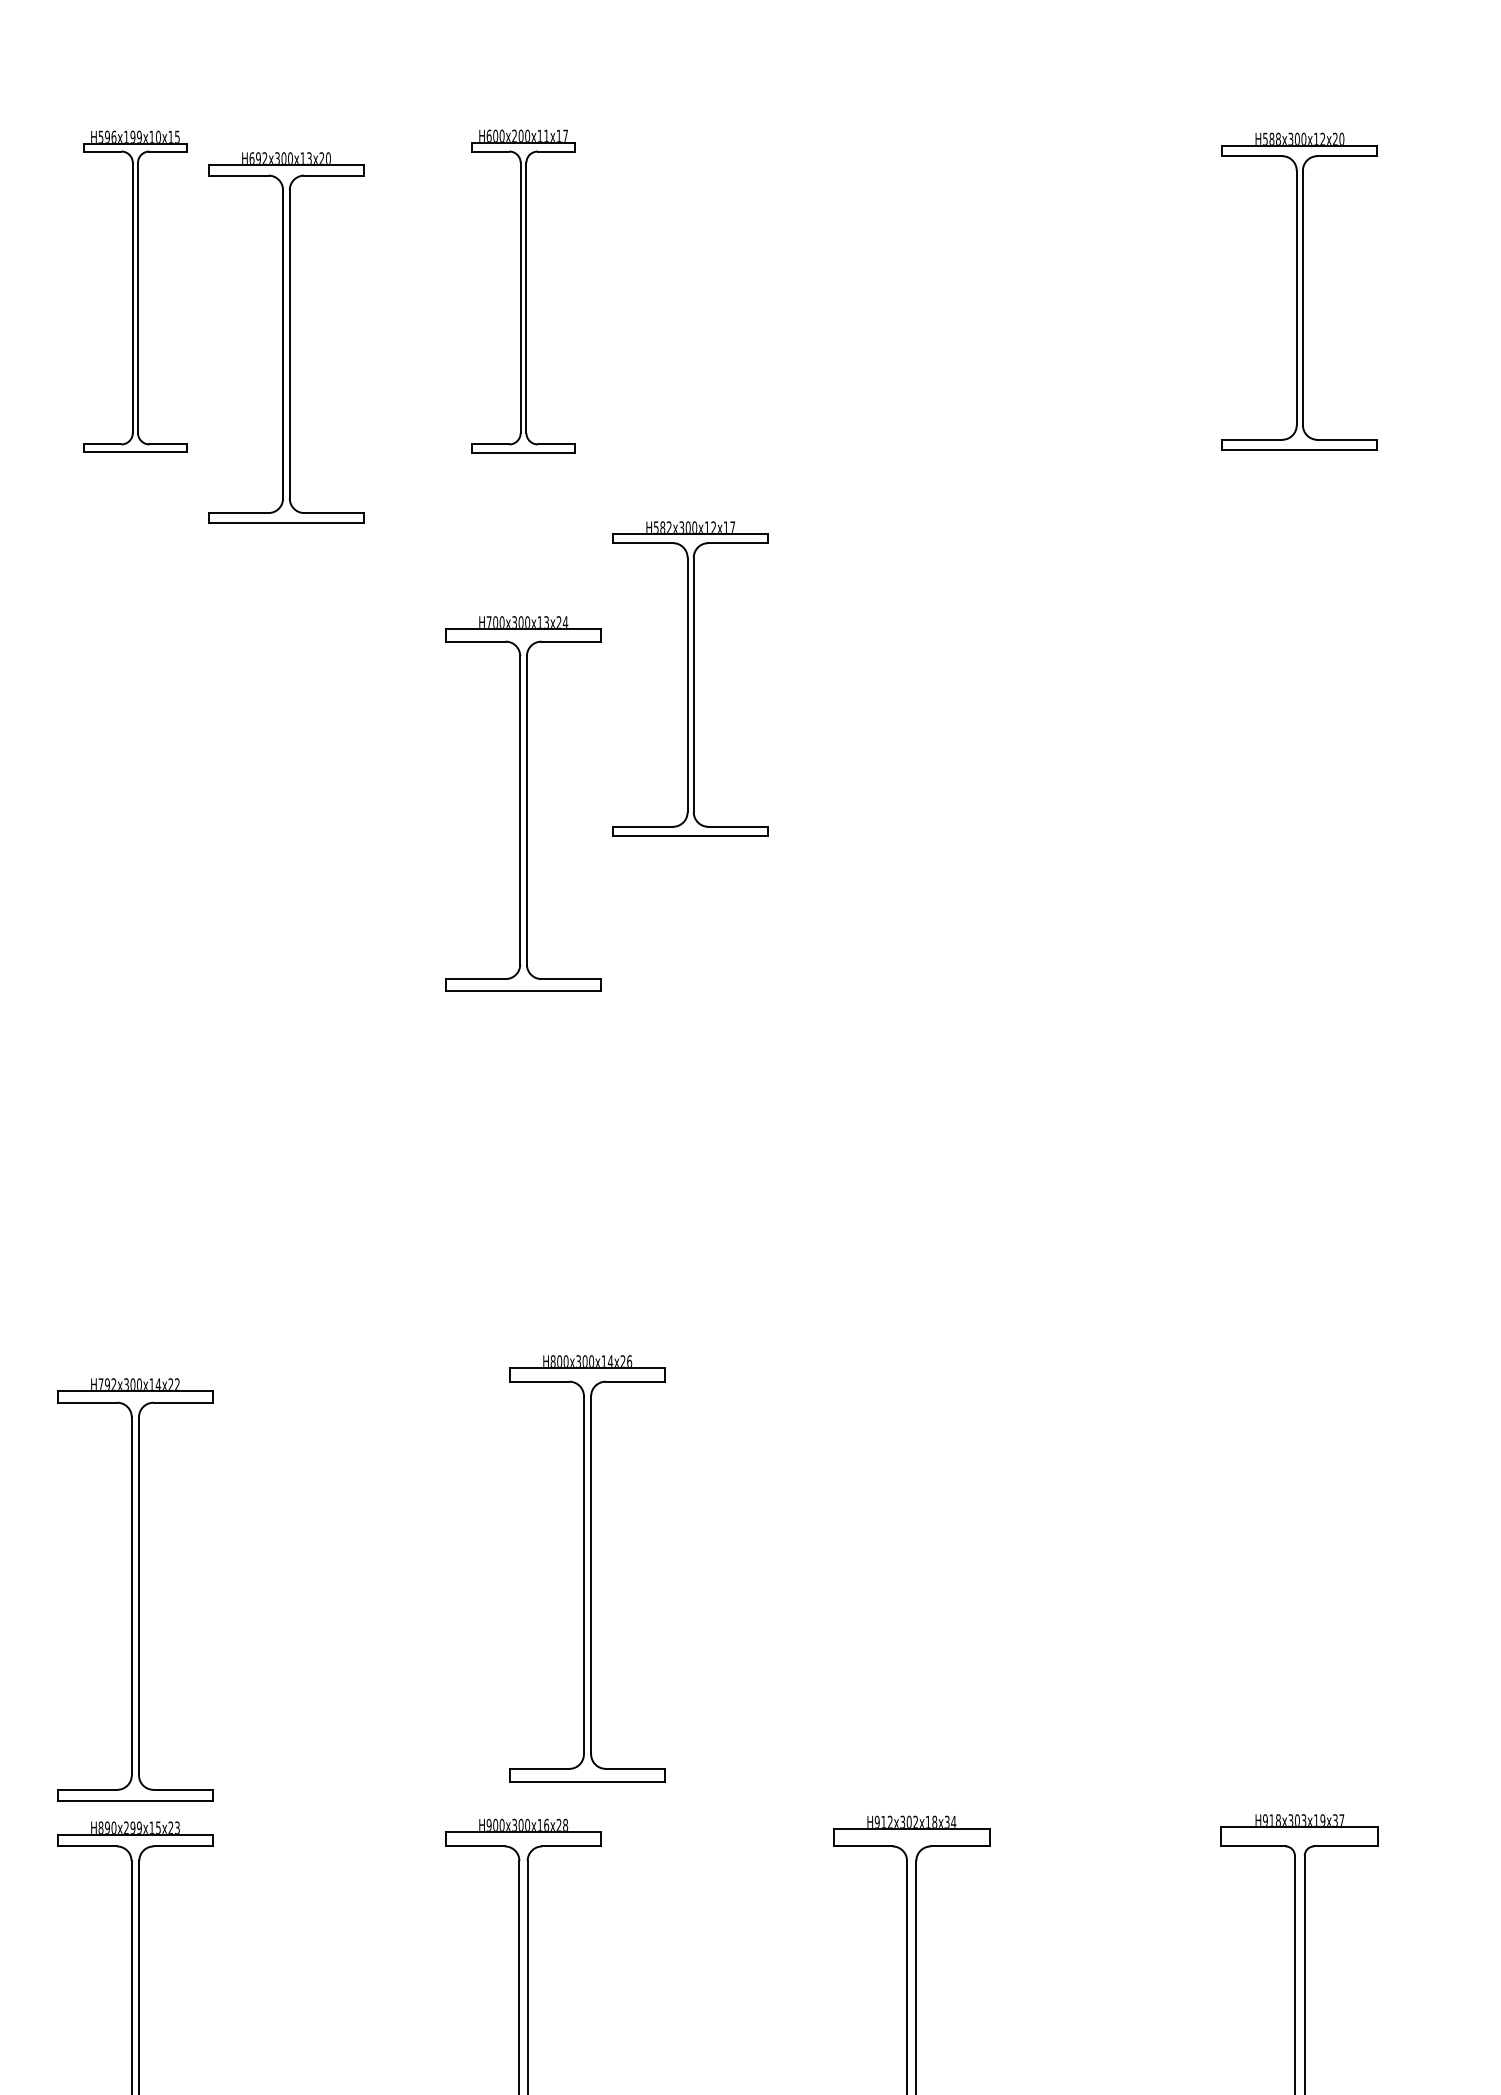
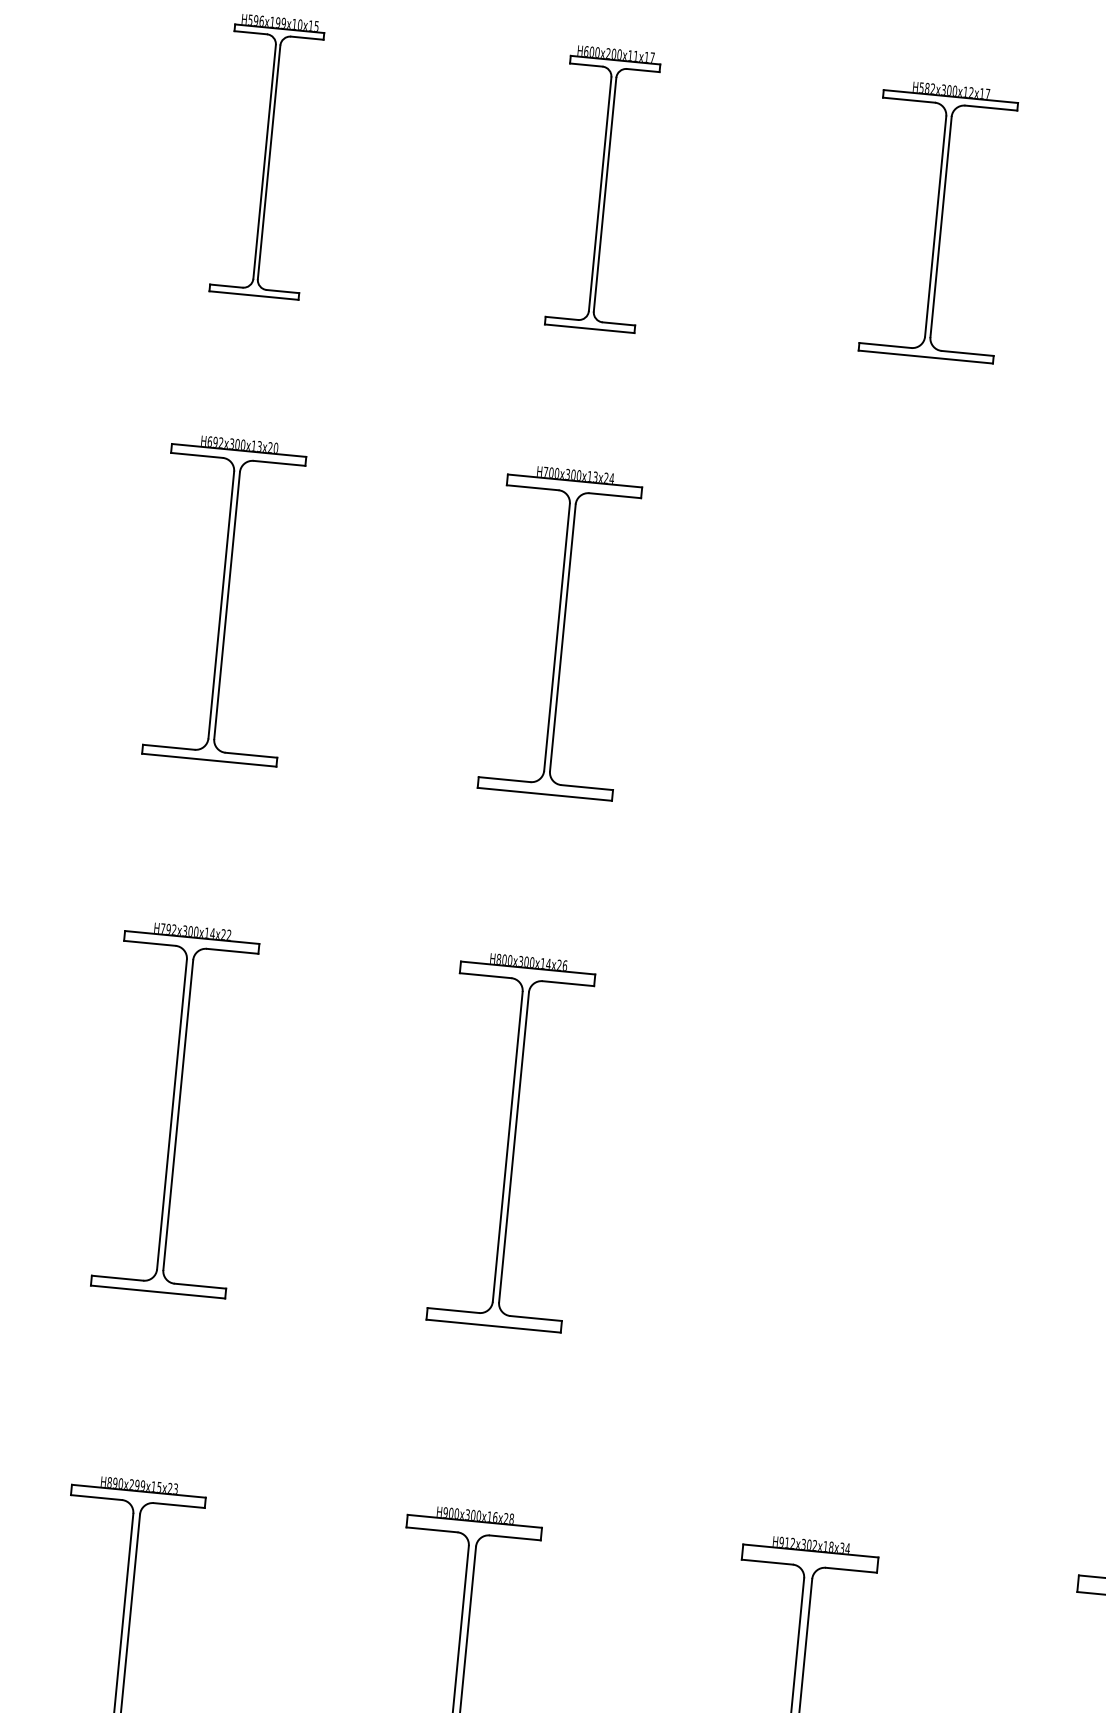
part: (286, 337) -> (224, 599), moved
part: (690, 678) -> (938, 221), moved
part: (587, 1568) -> (511, 1141), moved
part: (135, 1589) -> (175, 1108), moved

